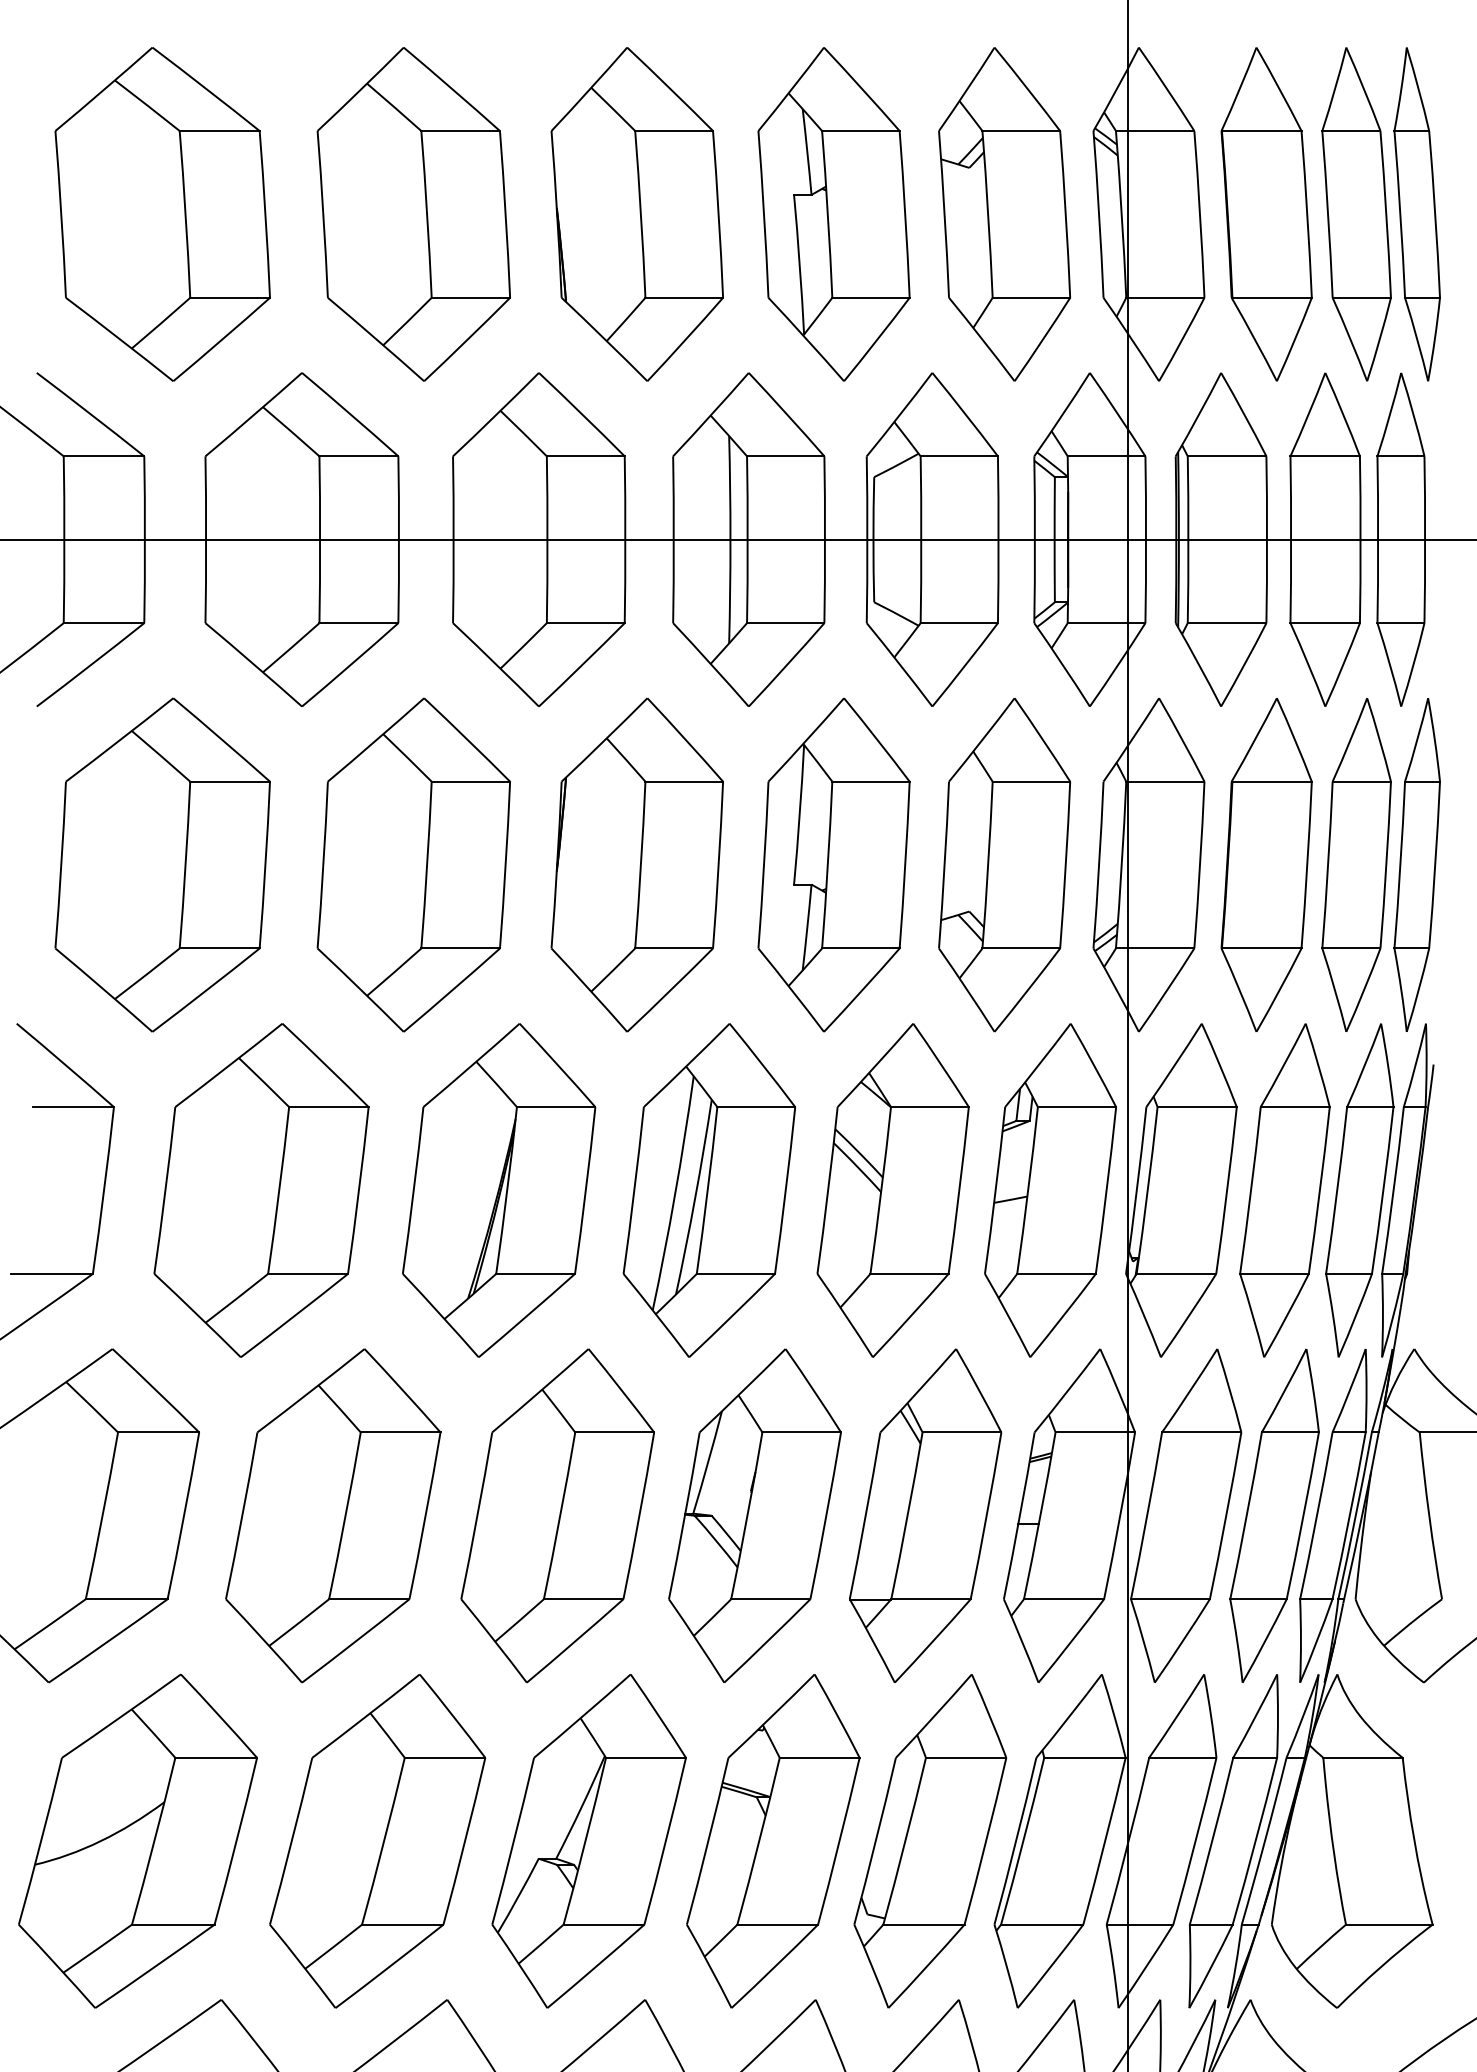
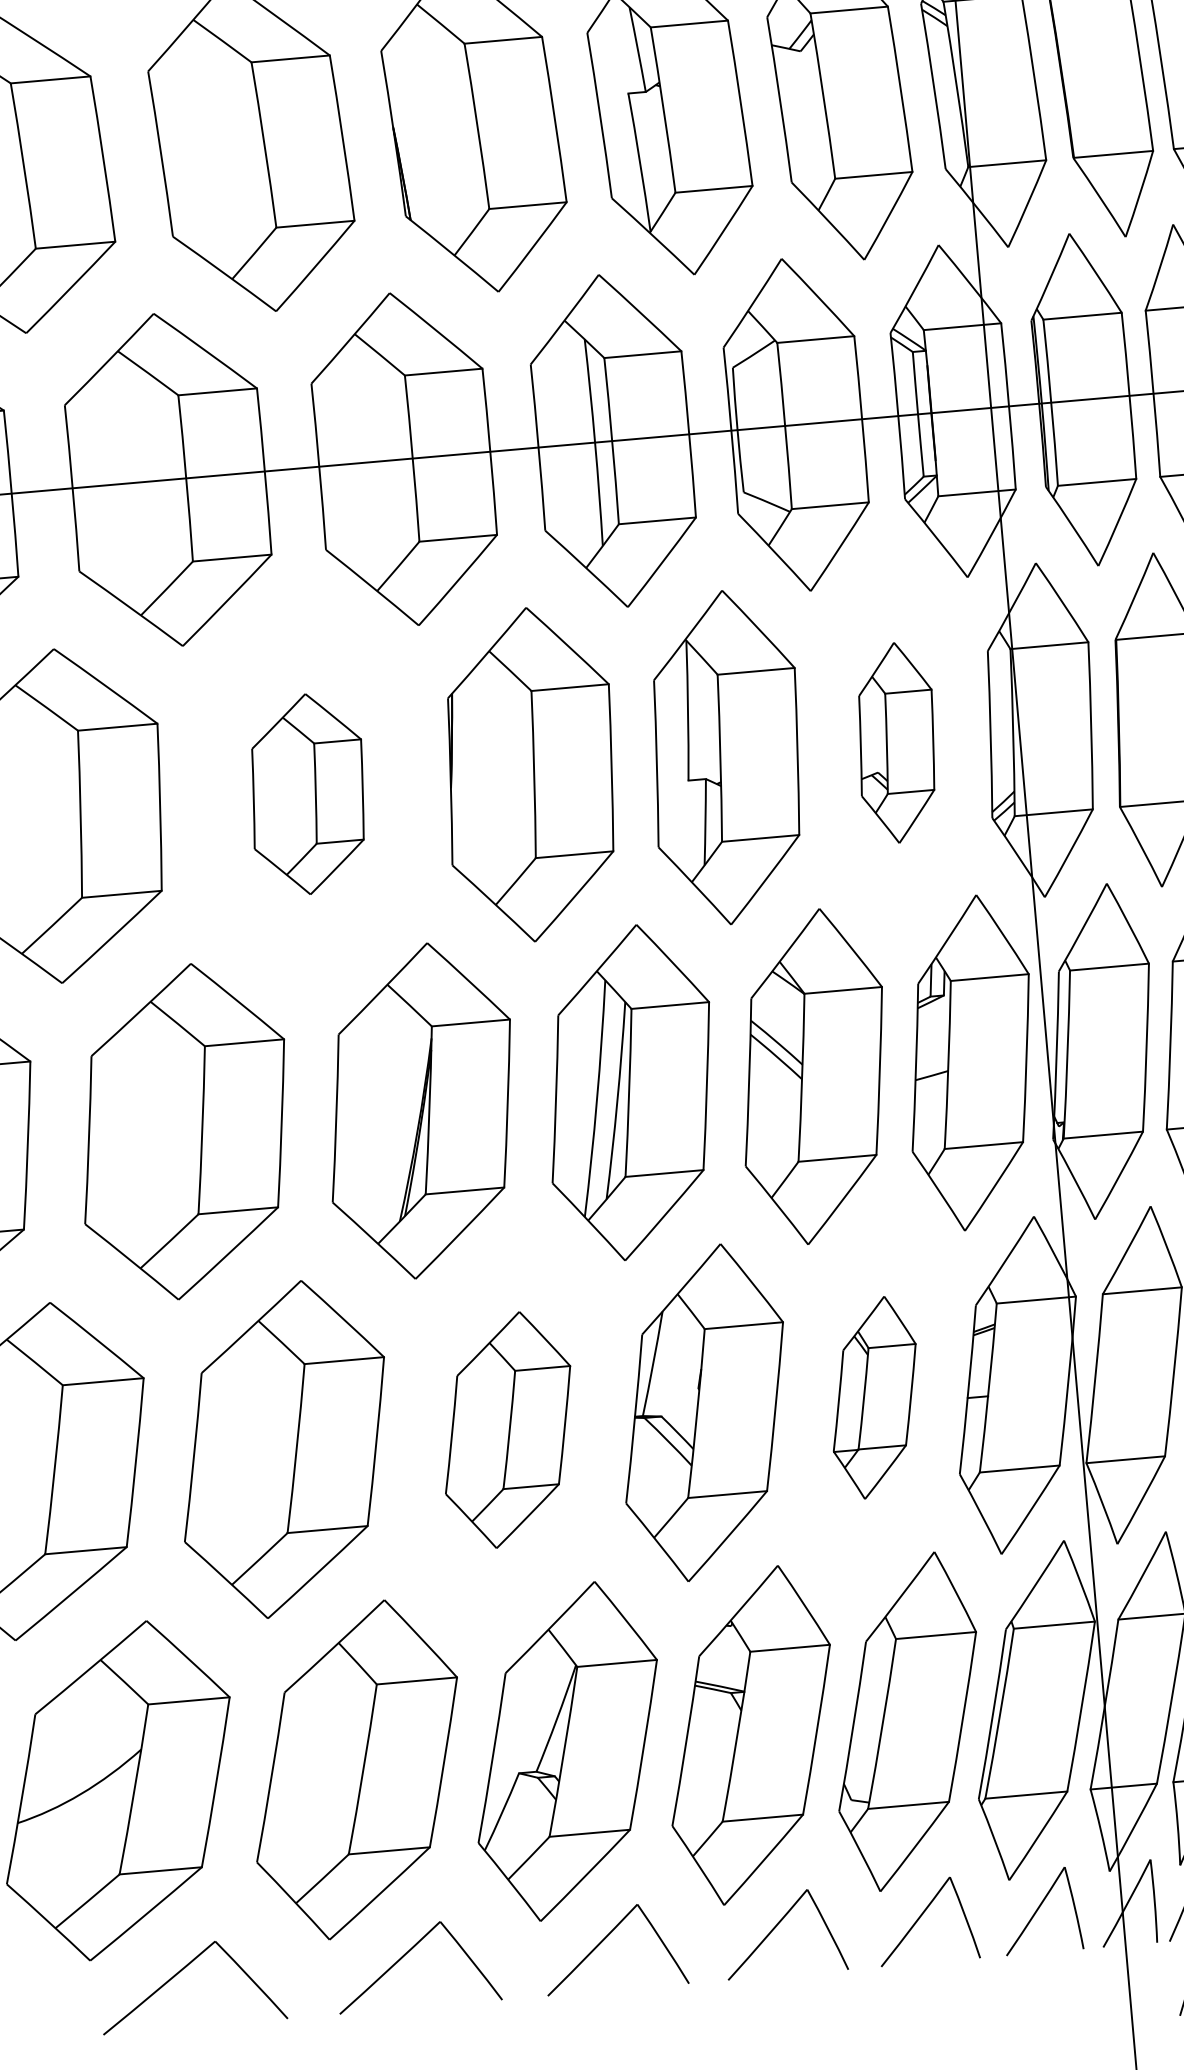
part: (413, 864) -> (307, 793), size x0.6
part: (1004, 865) -> (896, 743), size x0.6
part: (557, 1515) -> (507, 1429), size x0.7
part: (925, 1515) -> (874, 1397), size x0.6

